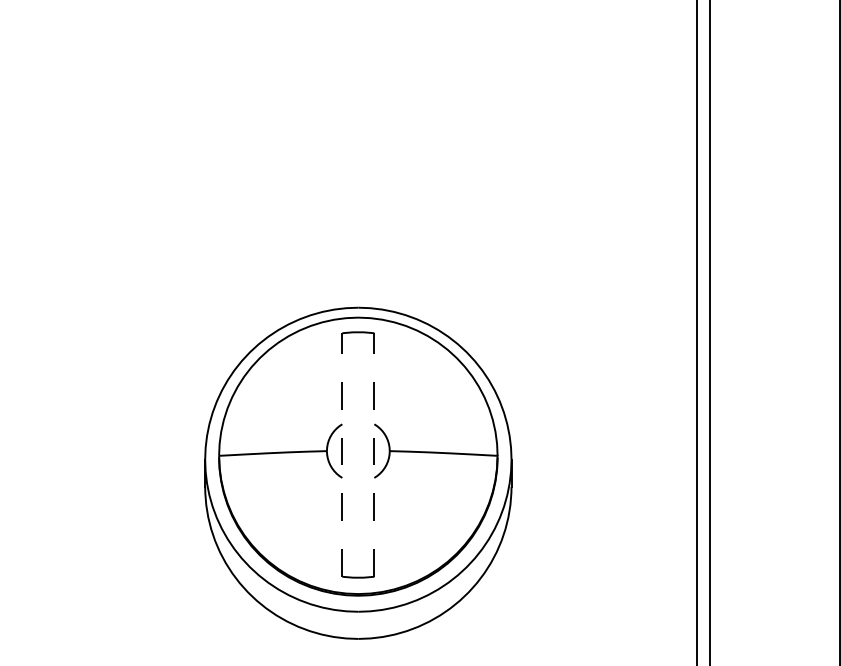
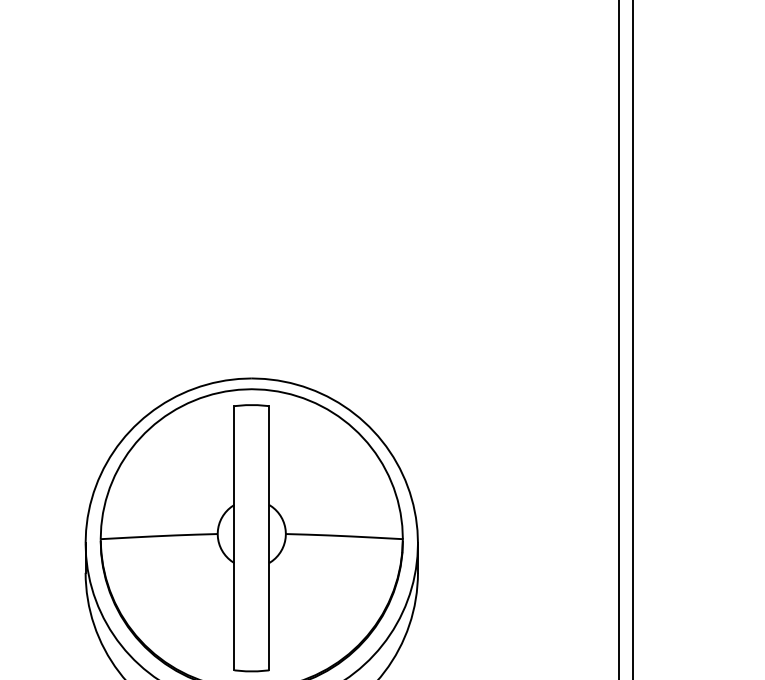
line: (342, 455) -> (234, 538), dashed -> solid
line: (374, 455) -> (269, 538), dashed -> solid

